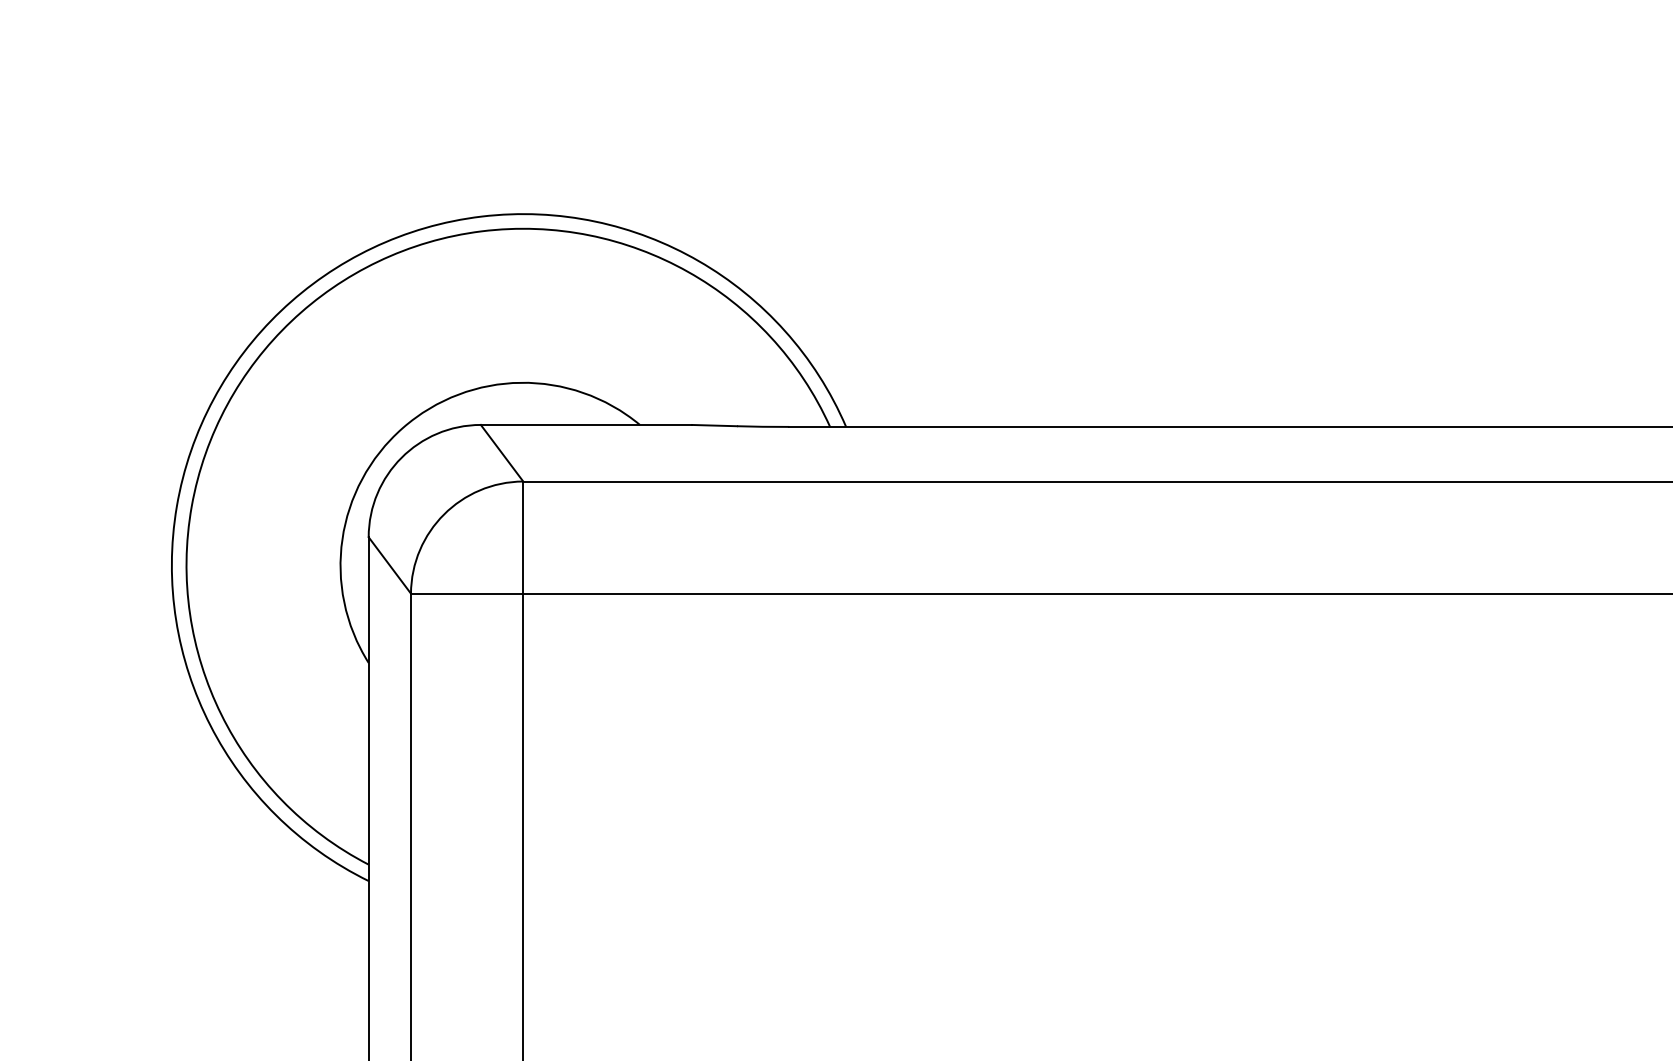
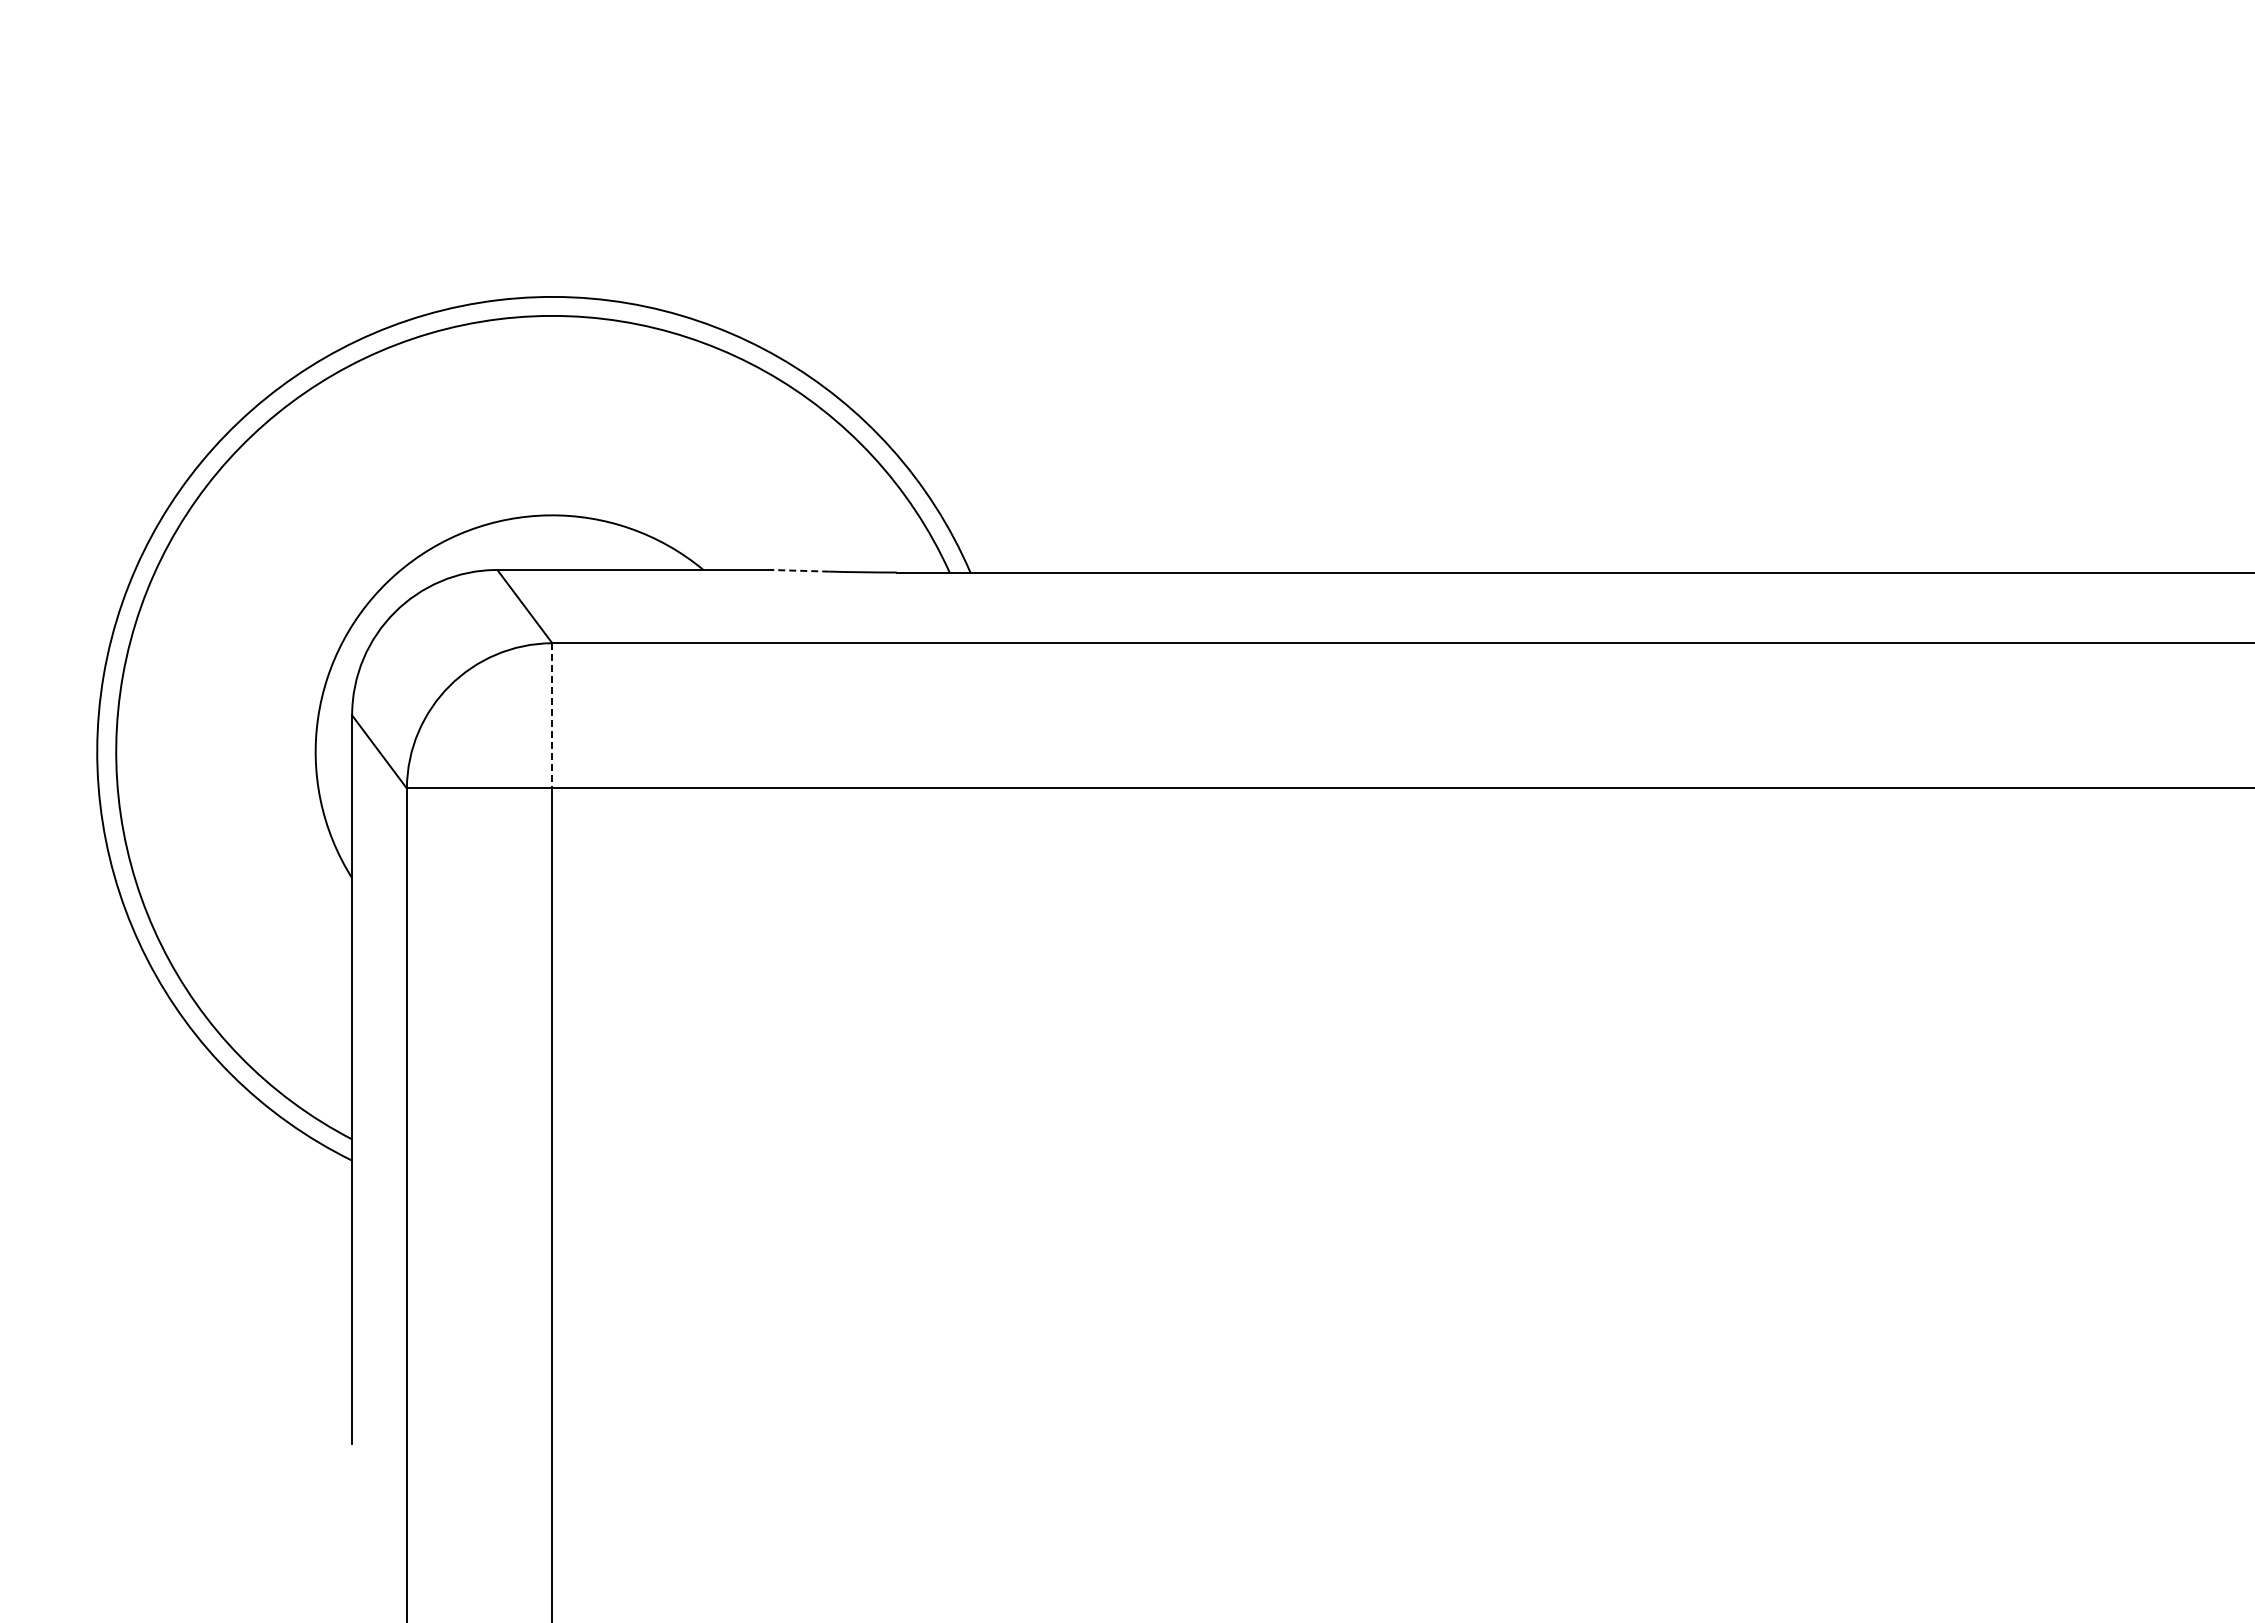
line: (714, 425) -> (799, 570), solid -> dashed
line: (523, 537) -> (552, 715), solid -> dashed

